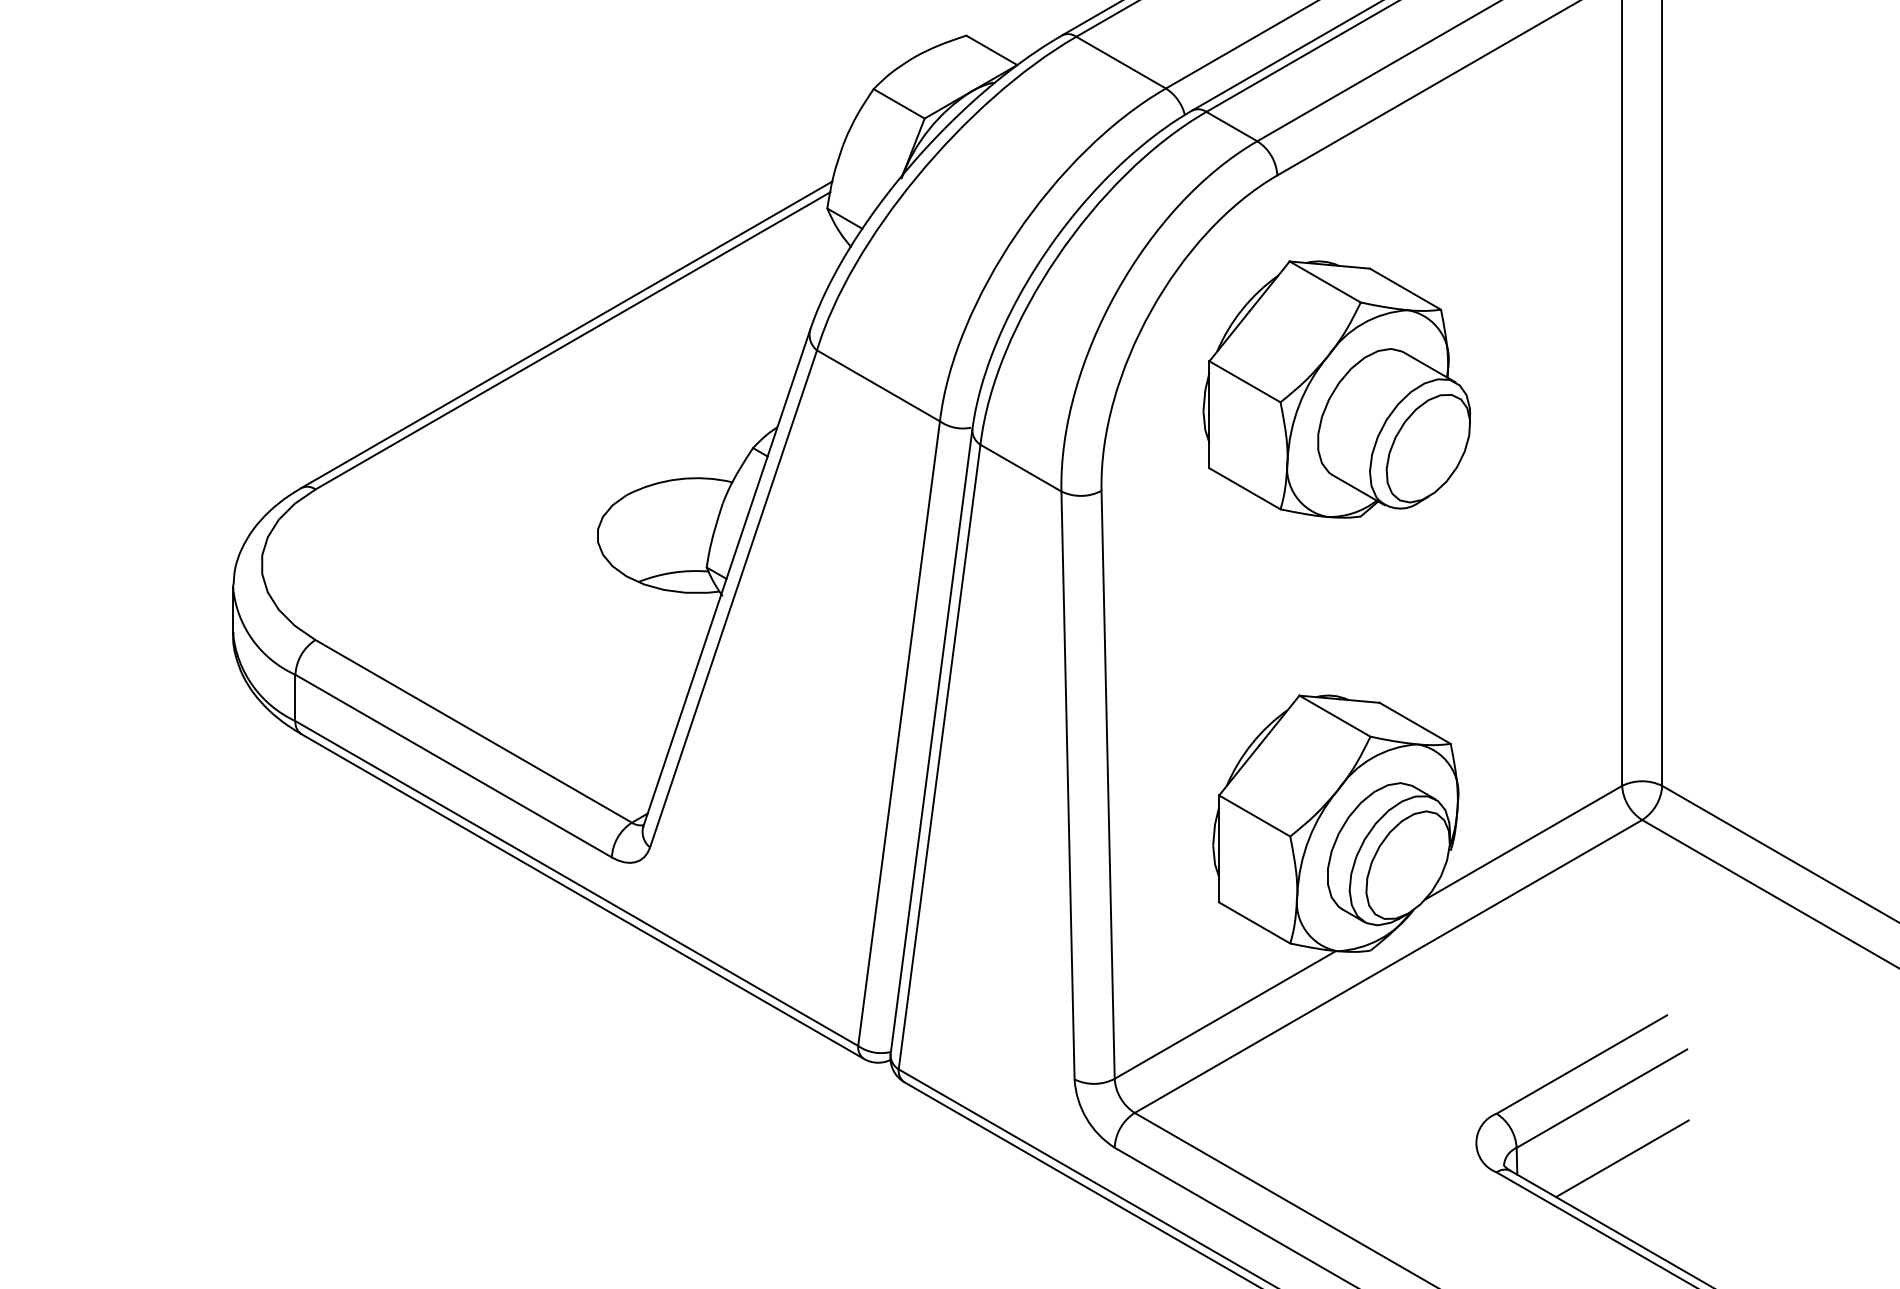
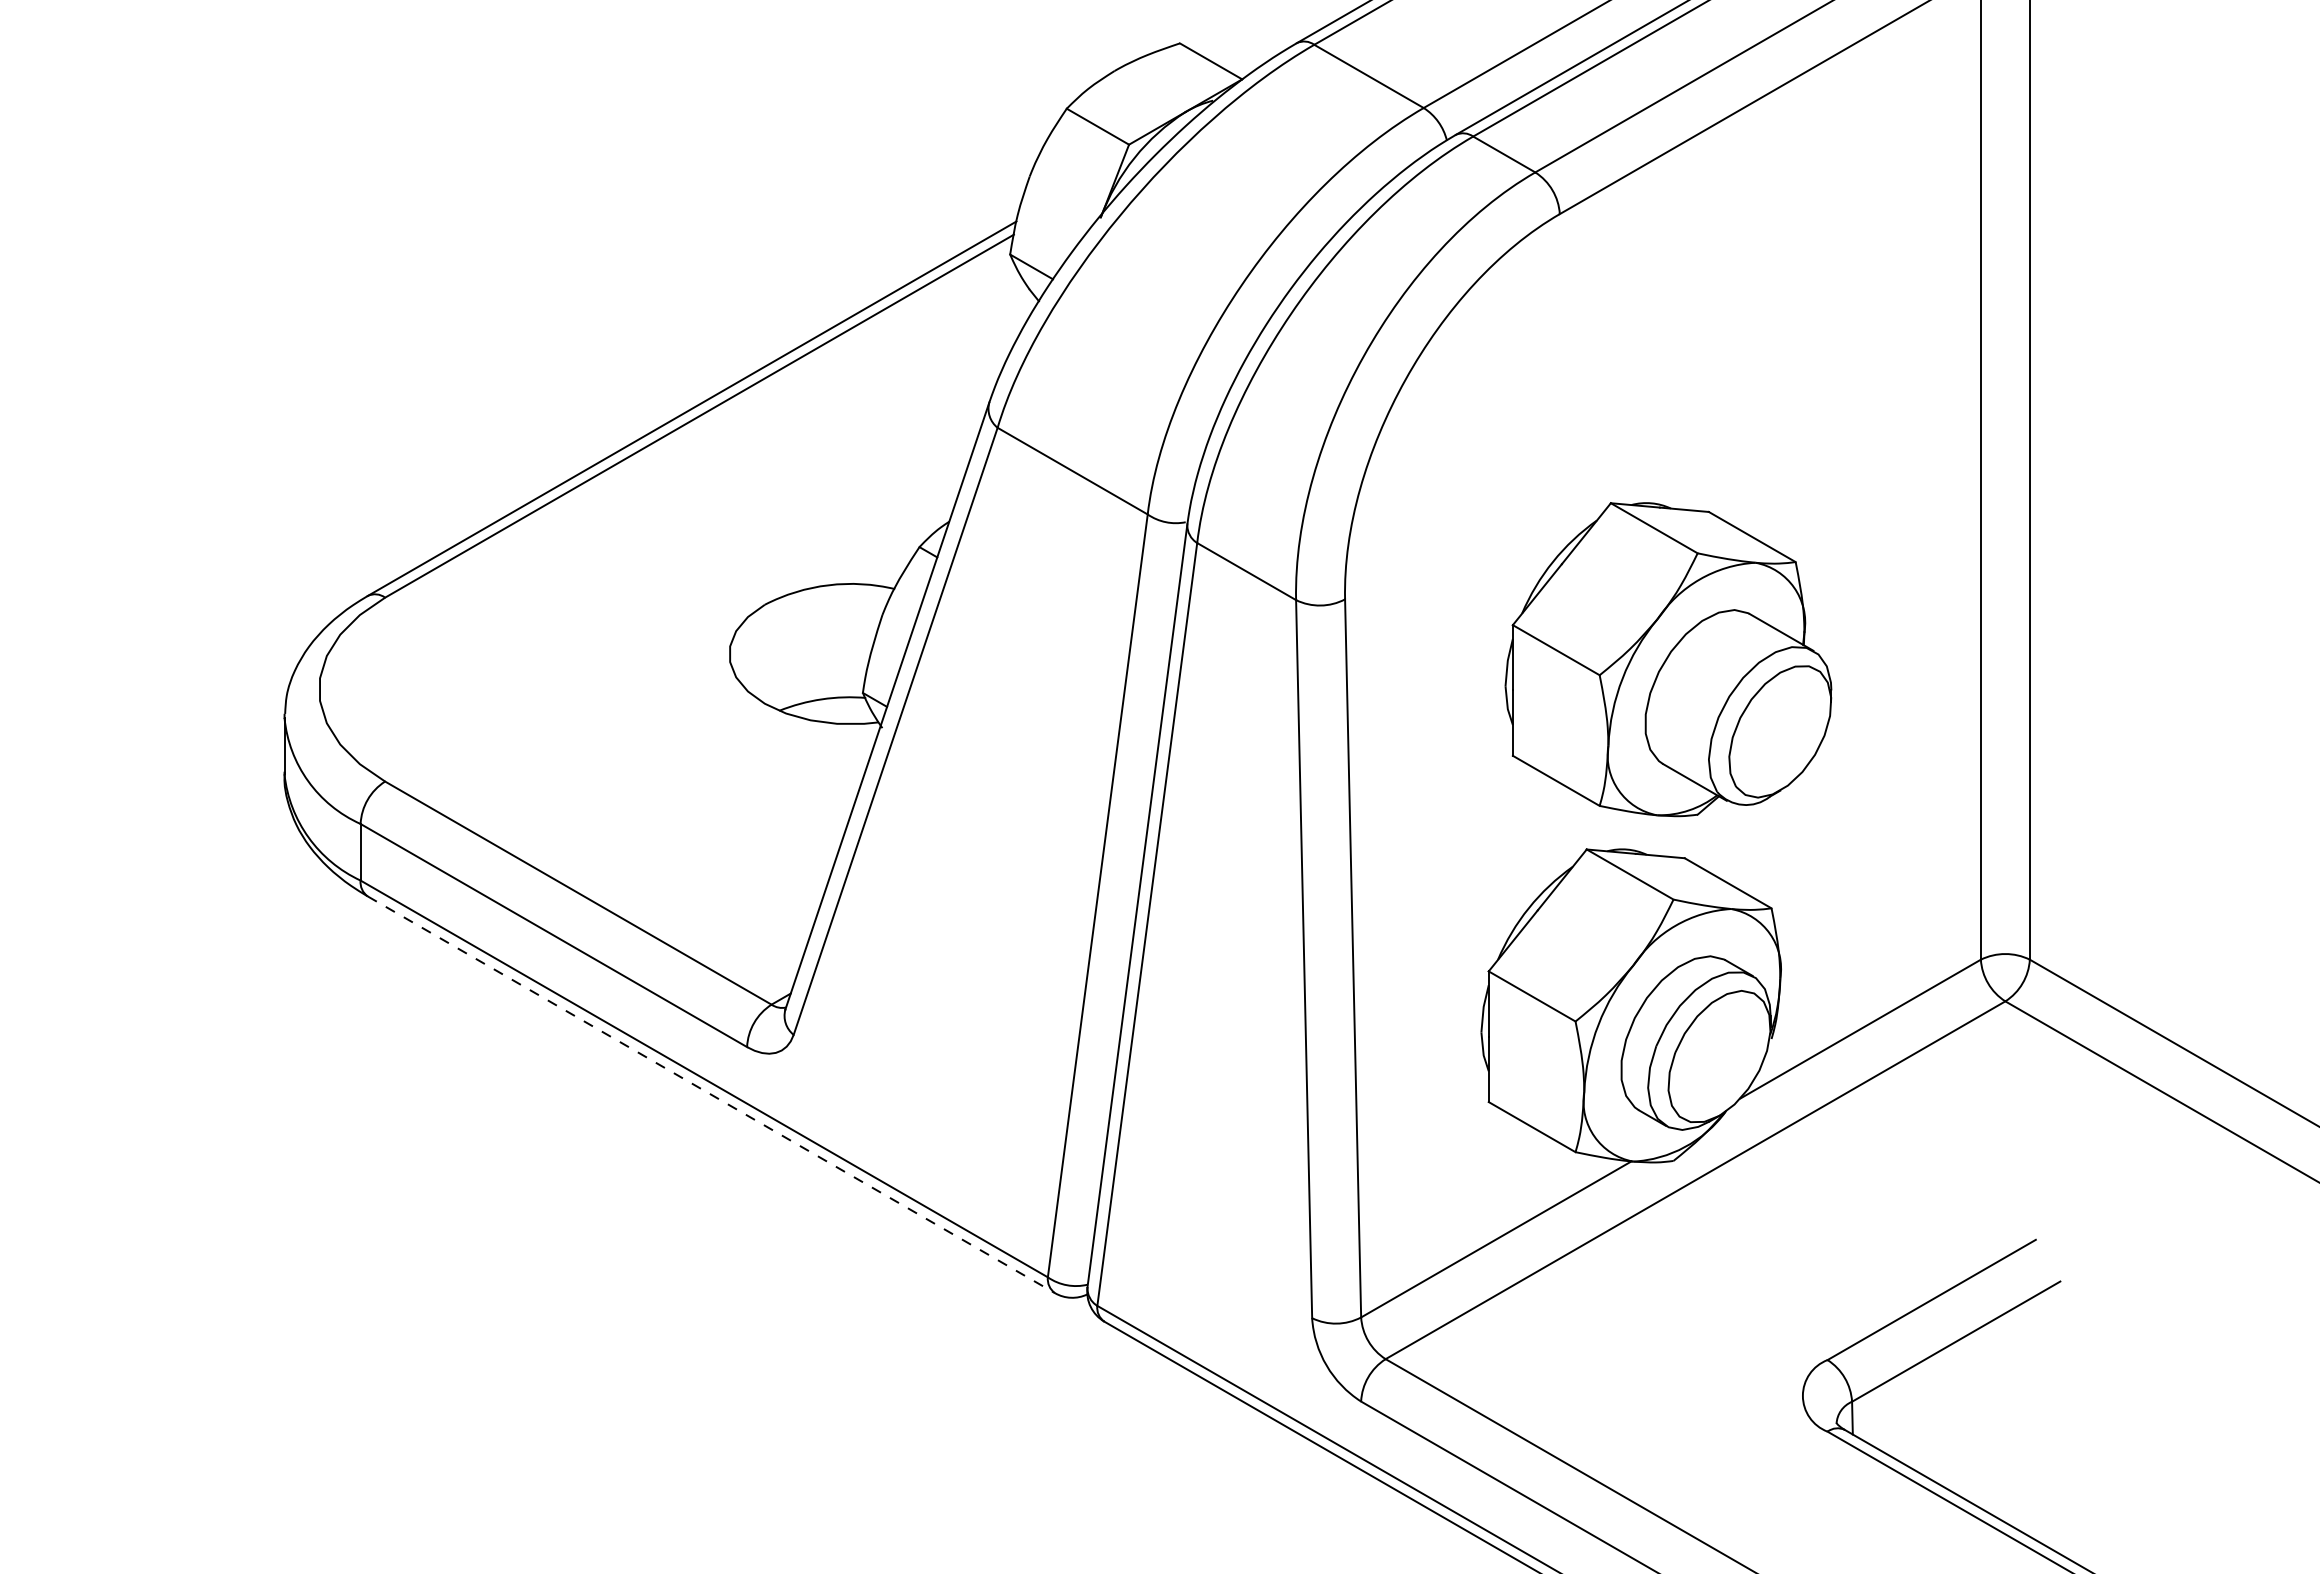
part: (1336, 389) -> (1668, 659), moved
line: (582, 896) -> (711, 1094), solid -> dashed
line: (1622, 1158) -> (1981, 1414), removed

